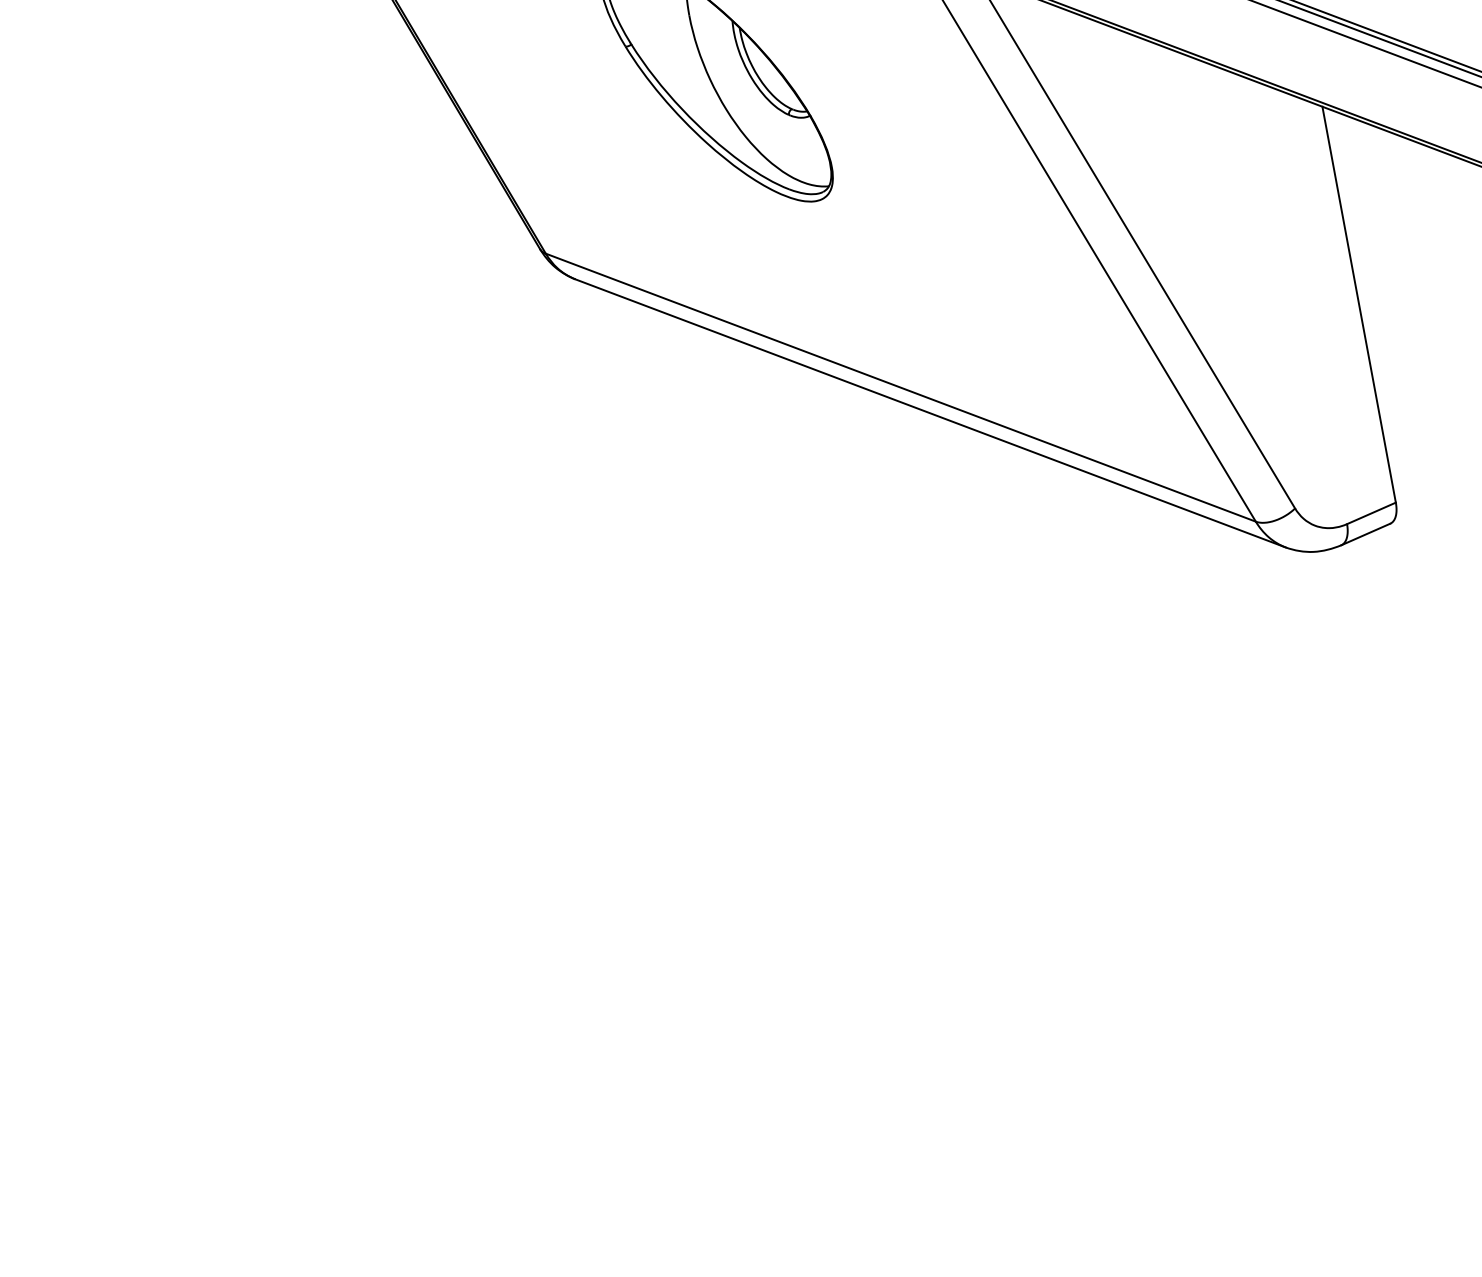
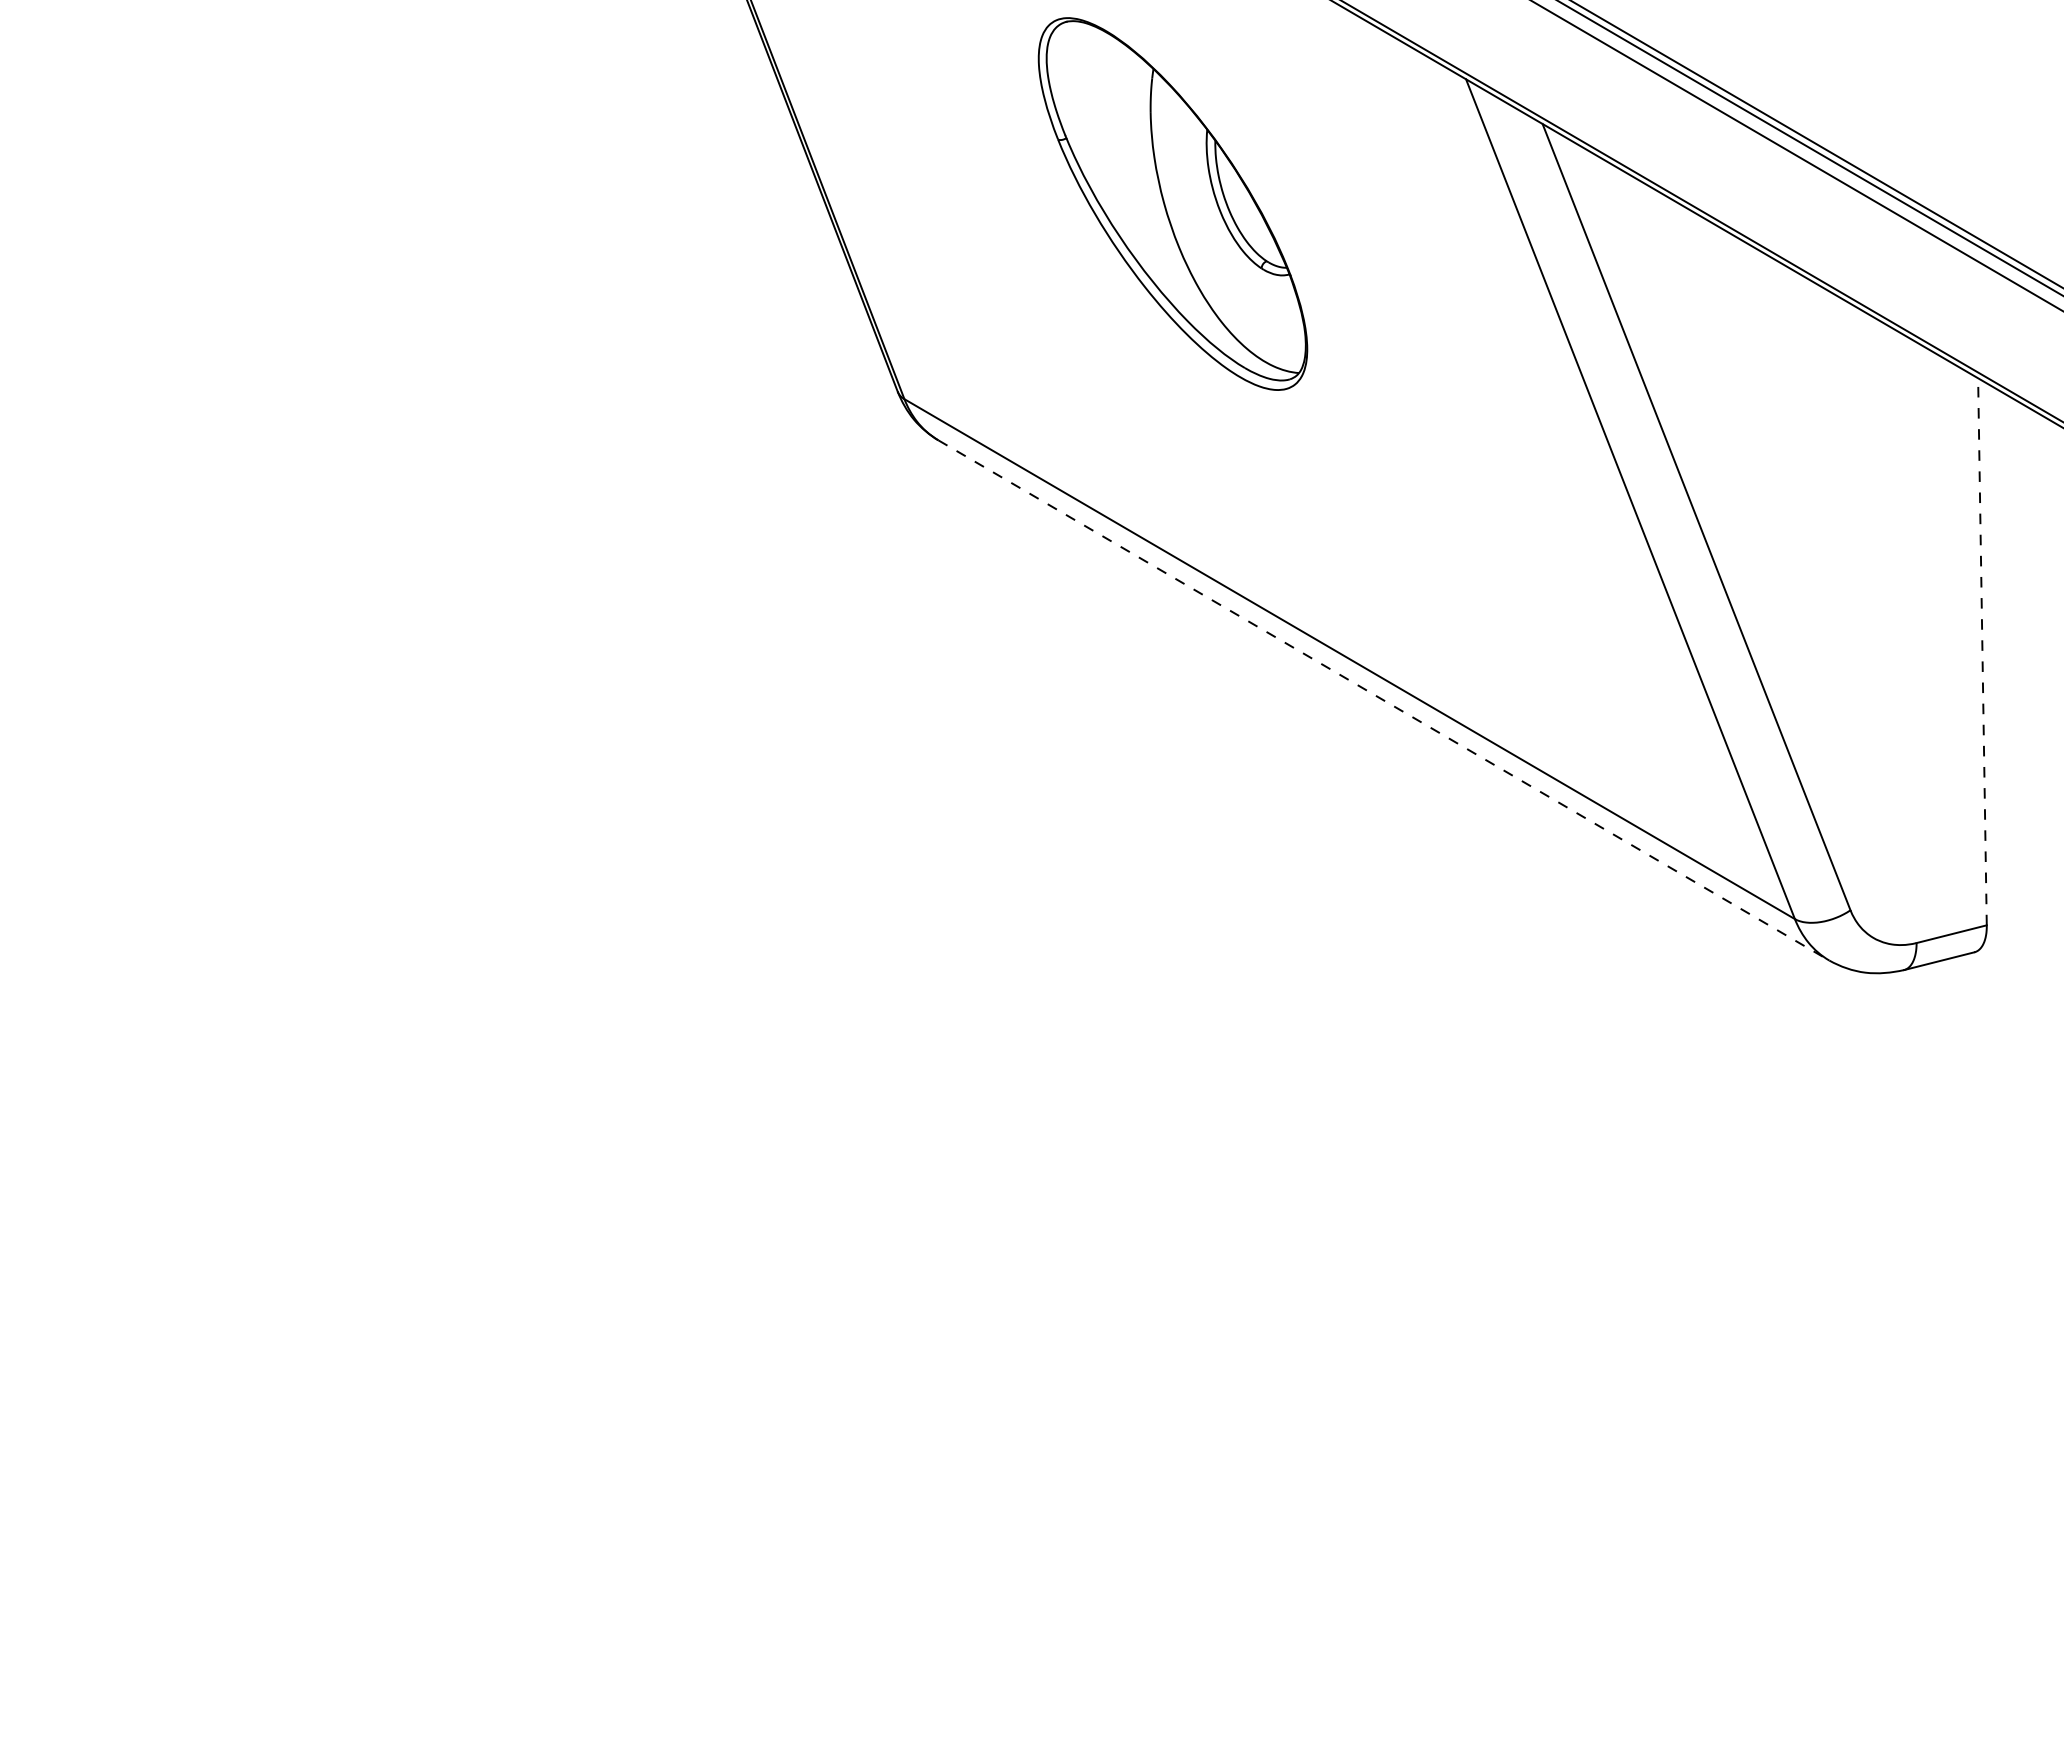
line: (1359, 304) -> (1982, 651), solid -> dashed
line: (930, 413) -> (1383, 700), solid -> dashed

